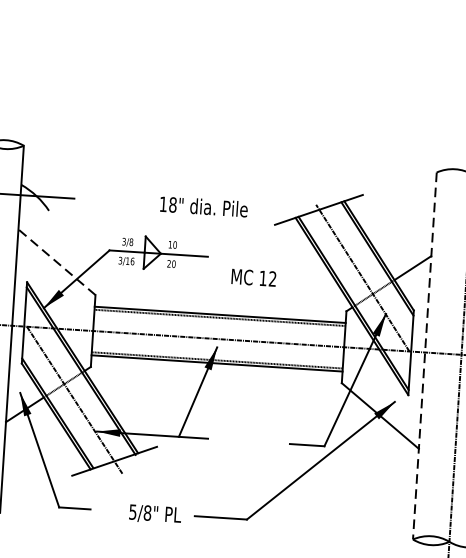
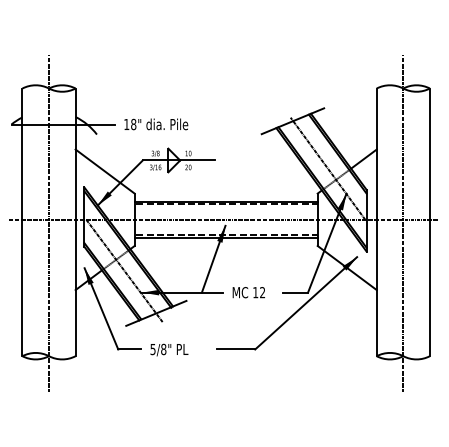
text: (204, 206) -> (156, 124), moved
line: (57, 262) -> (105, 171), dashed -> solid
text: (253, 277) -> (248, 292), moved
line: (424, 356) -> (376, 222), dashed -> solid
text: (155, 513) -> (169, 349), moved

